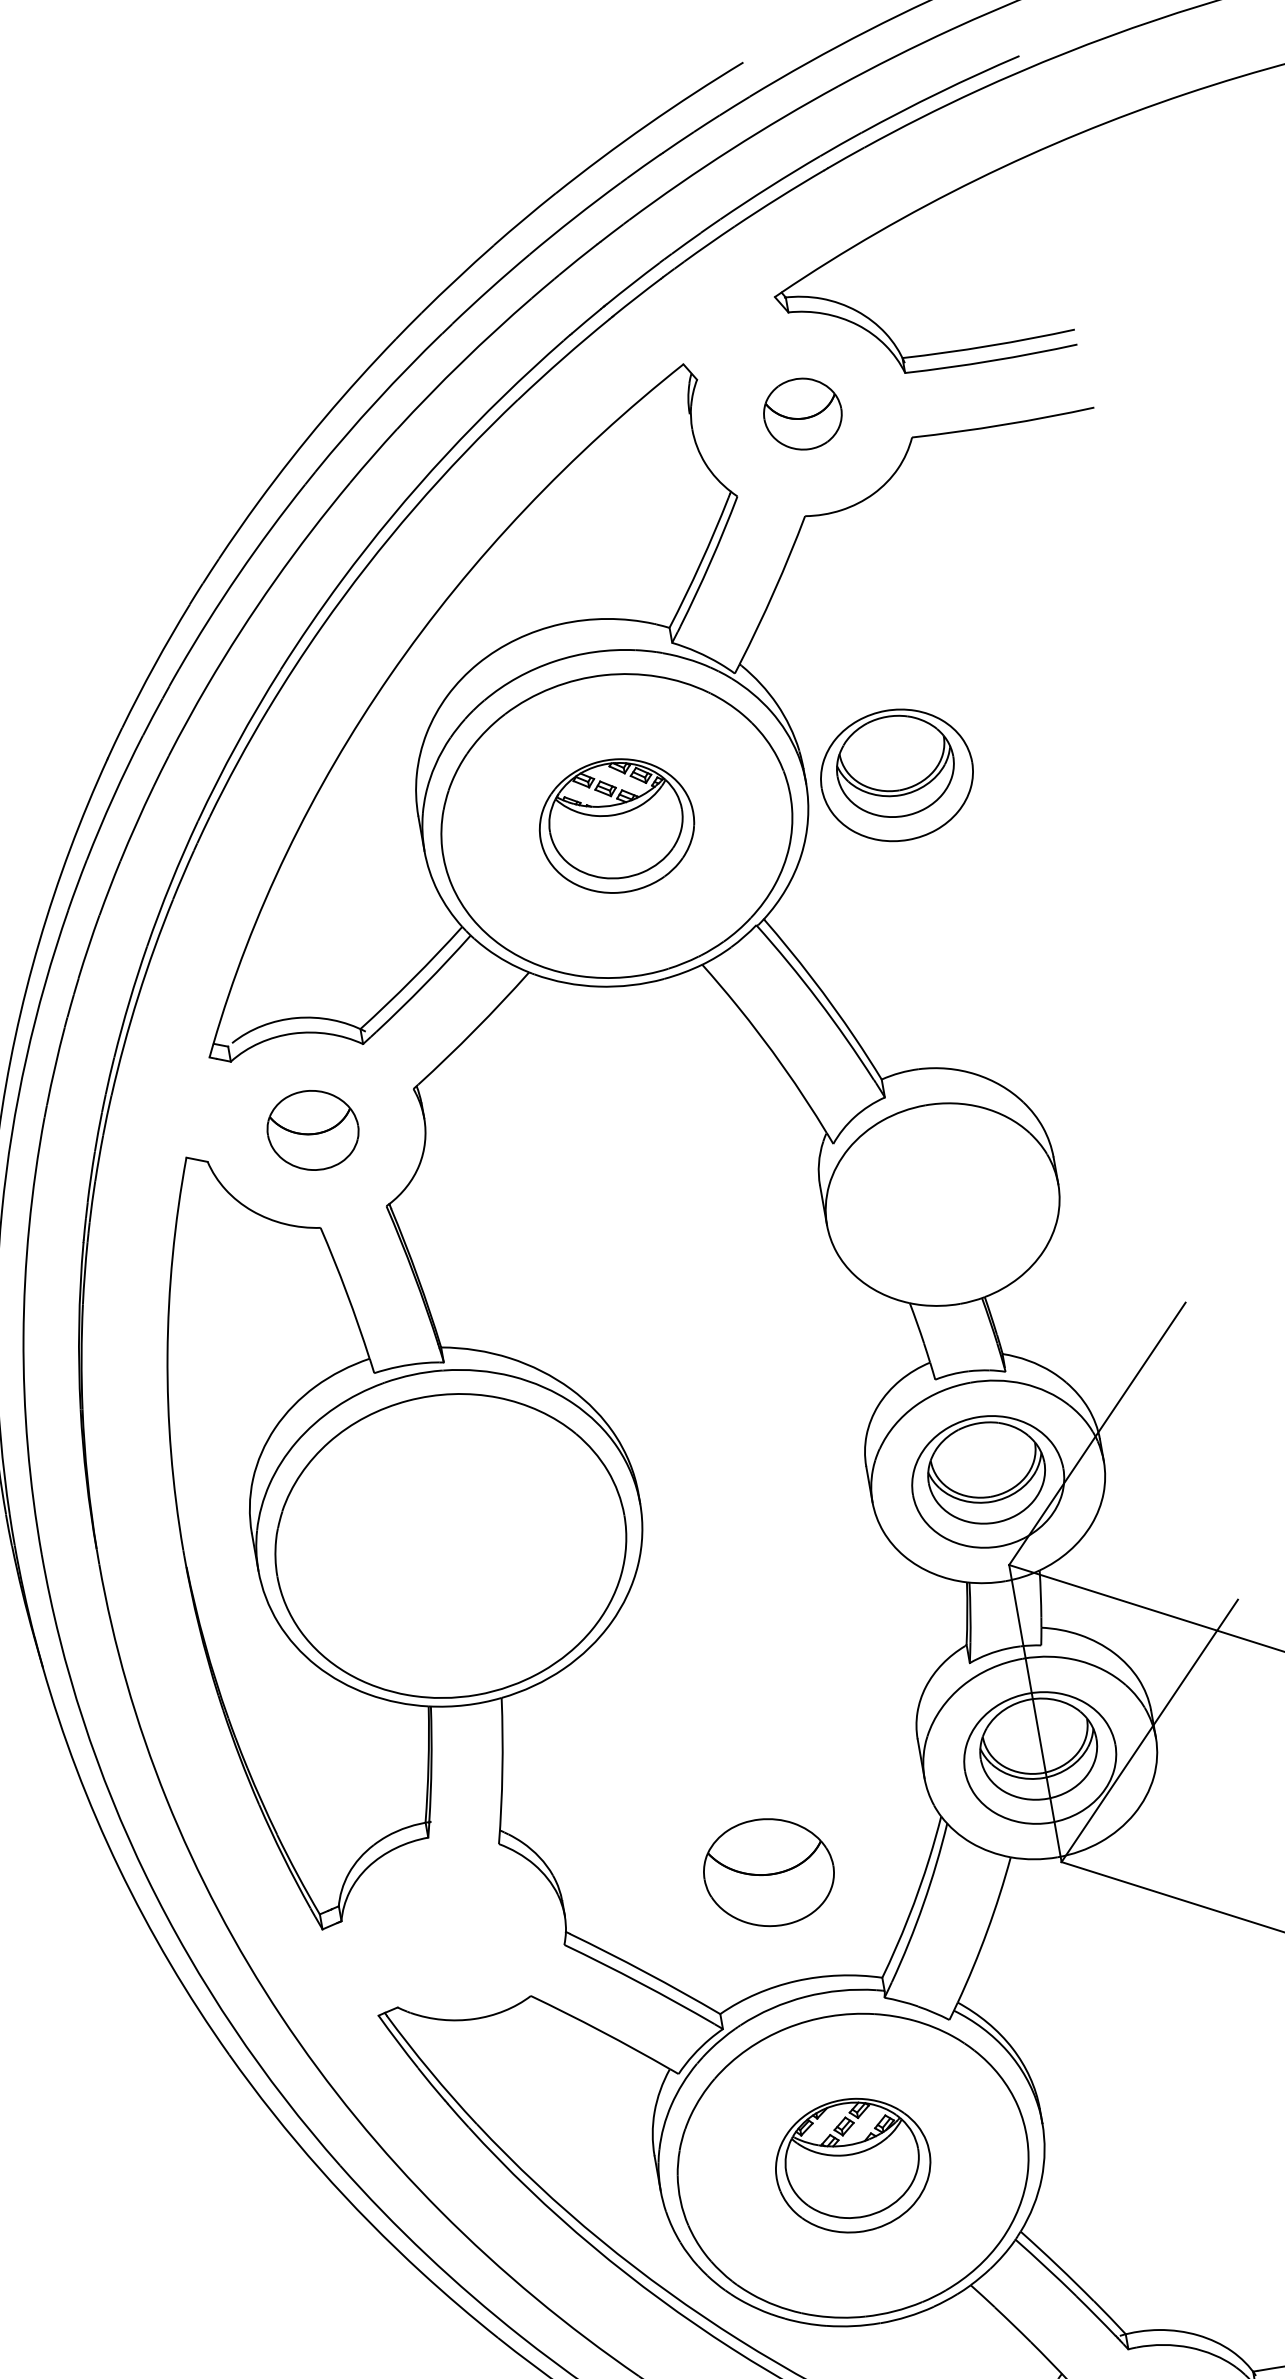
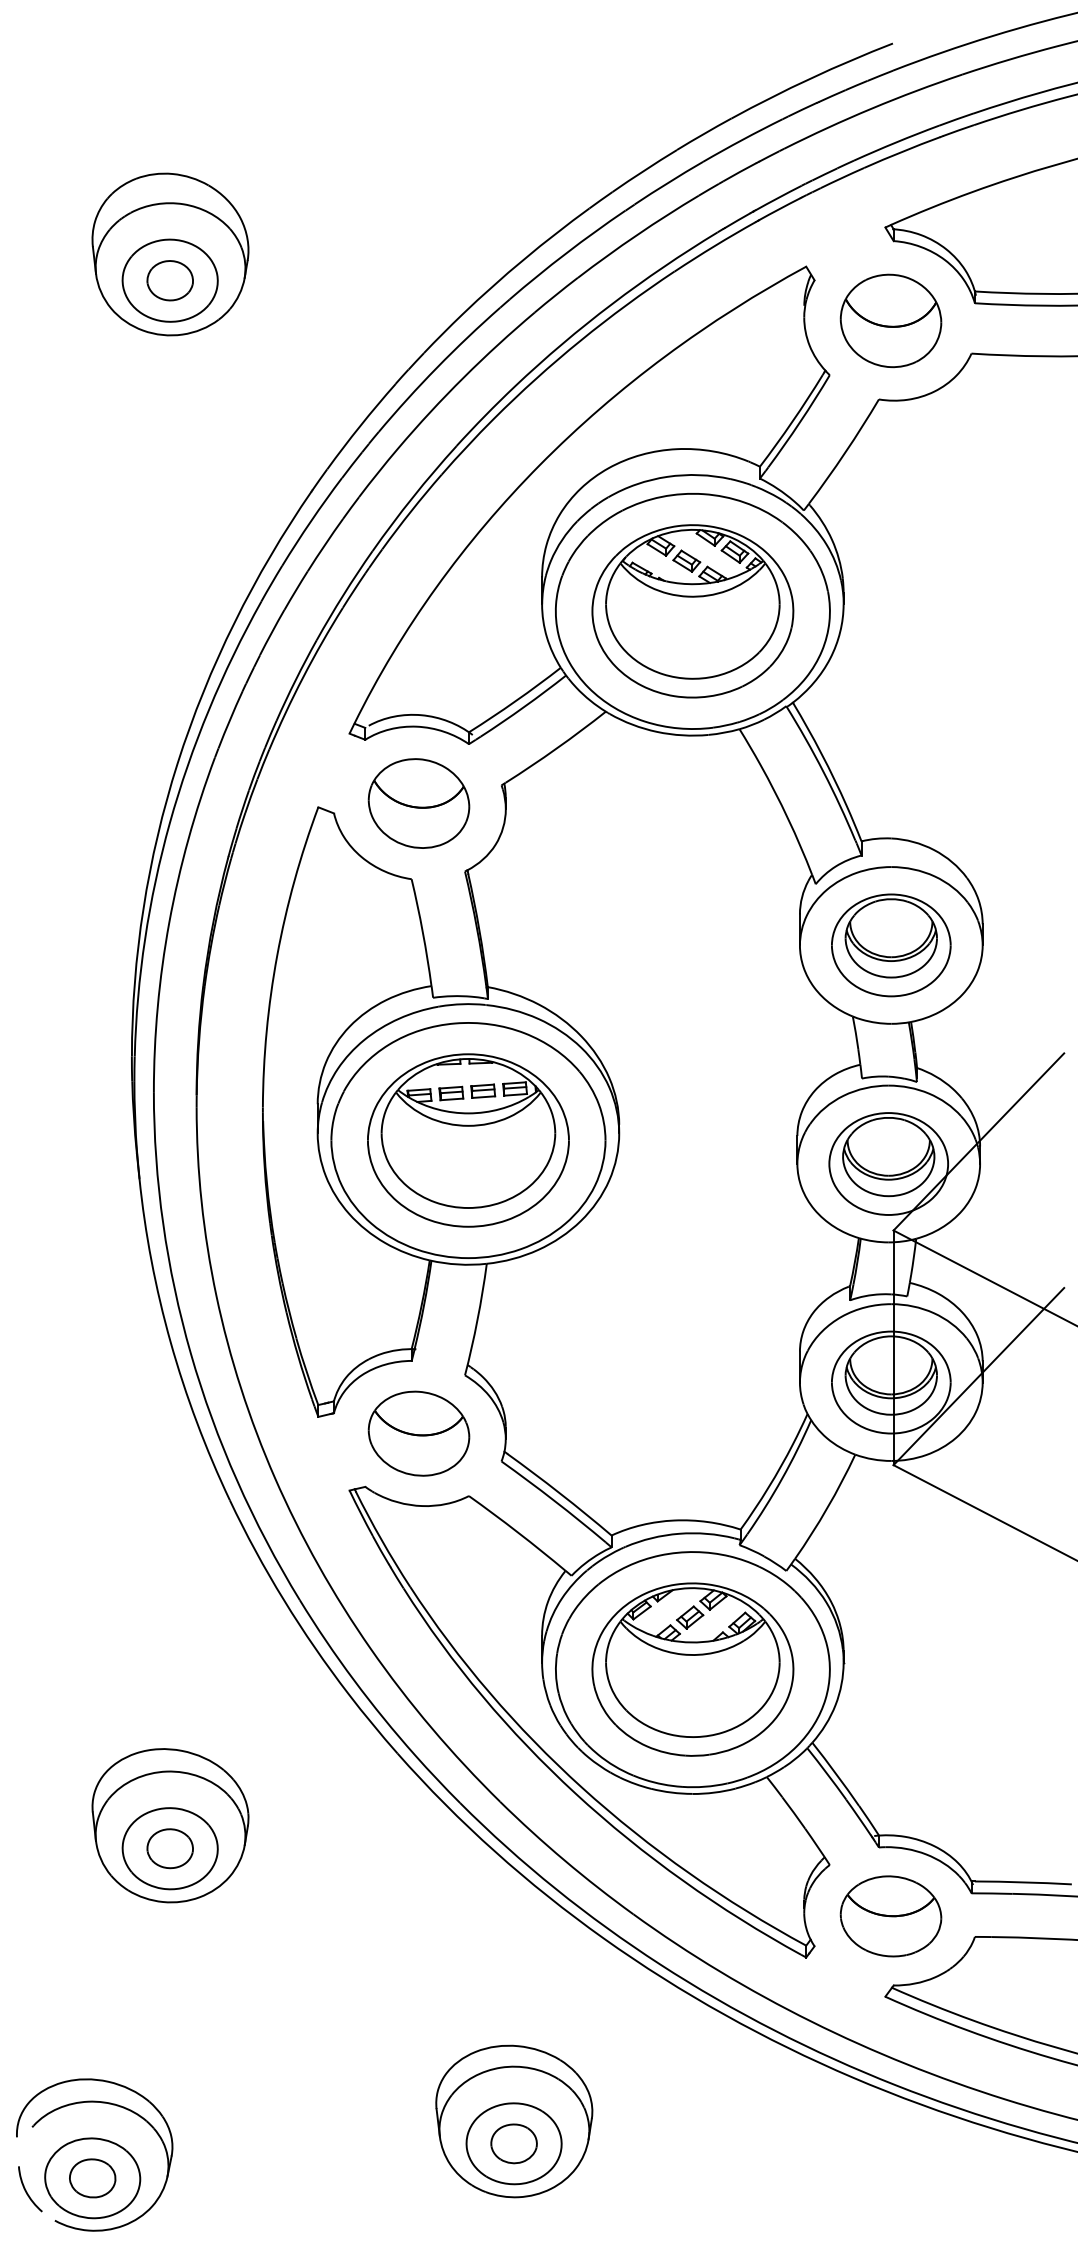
part: (802, 413) -> (890, 320), size x1.67
part: (897, 775) -> (891, 945), moved
part: (616, 826) -> (692, 611), size x1.67
part: (312, 1130) -> (418, 803), size x1.43
part: (450, 1545) -> (468, 1140), added
part: (768, 1872) -> (418, 1433), moved
part: (852, 2165) -> (692, 1669), size x1.67

